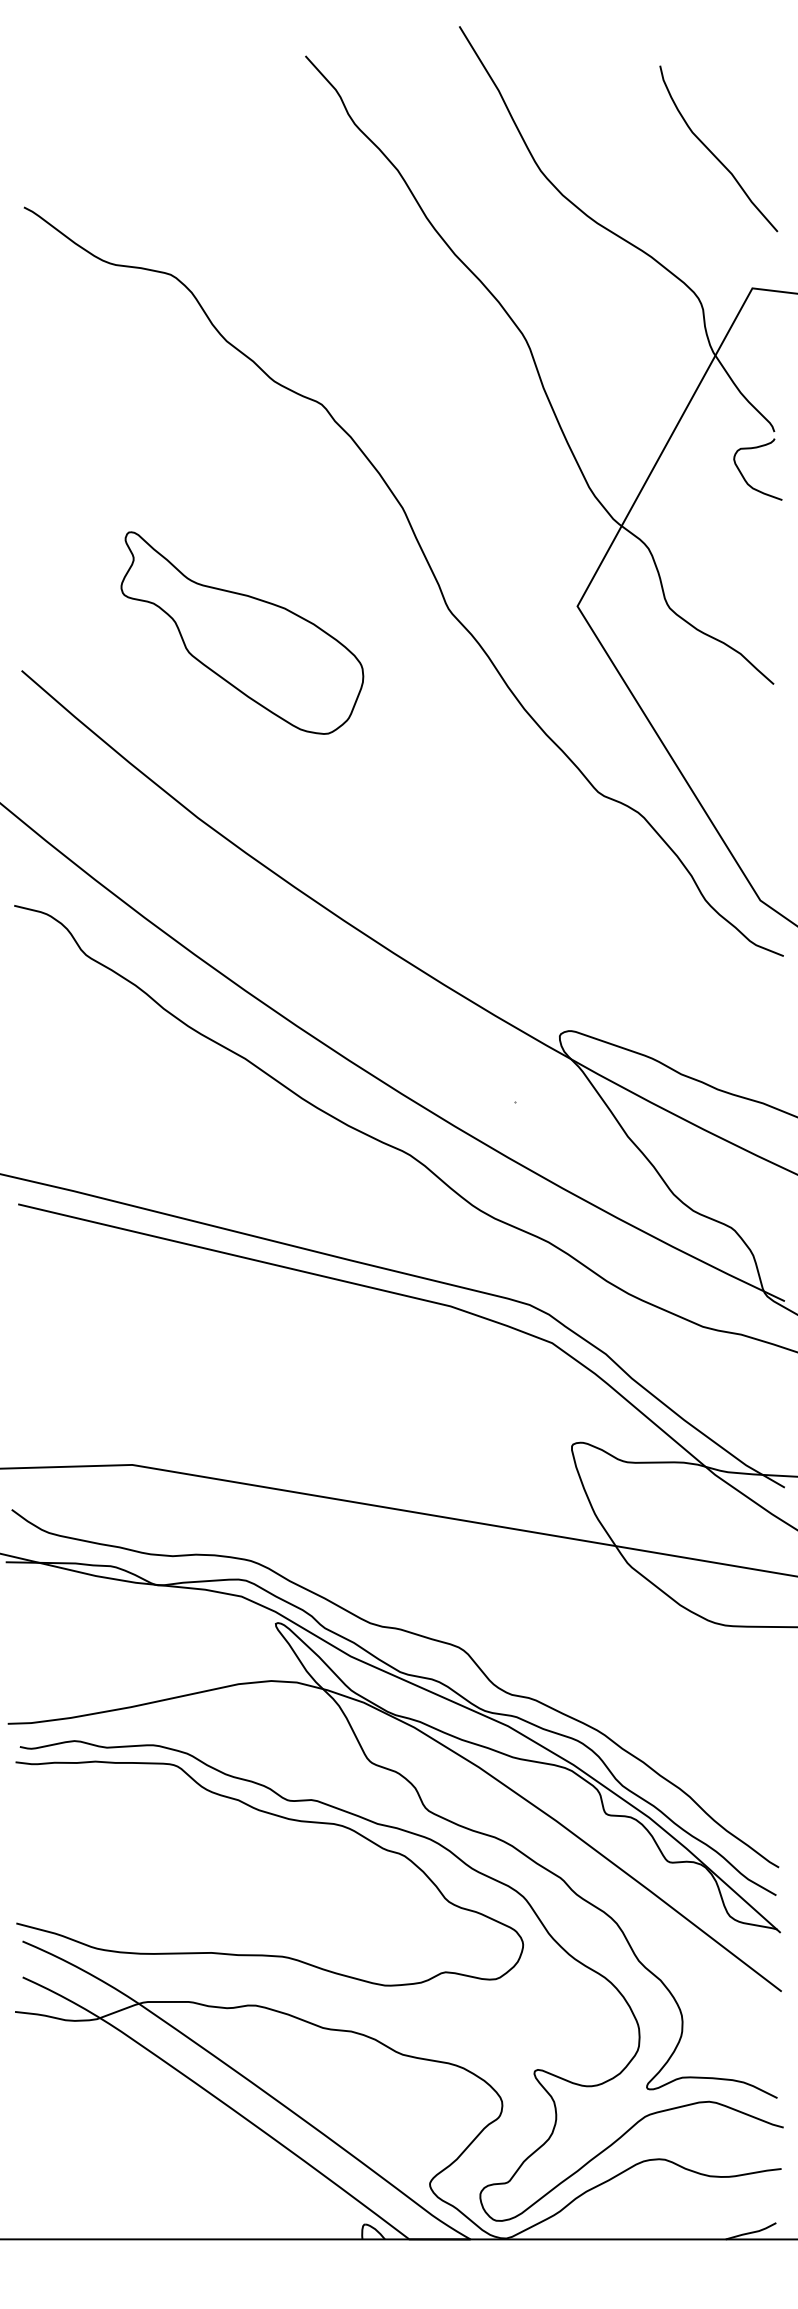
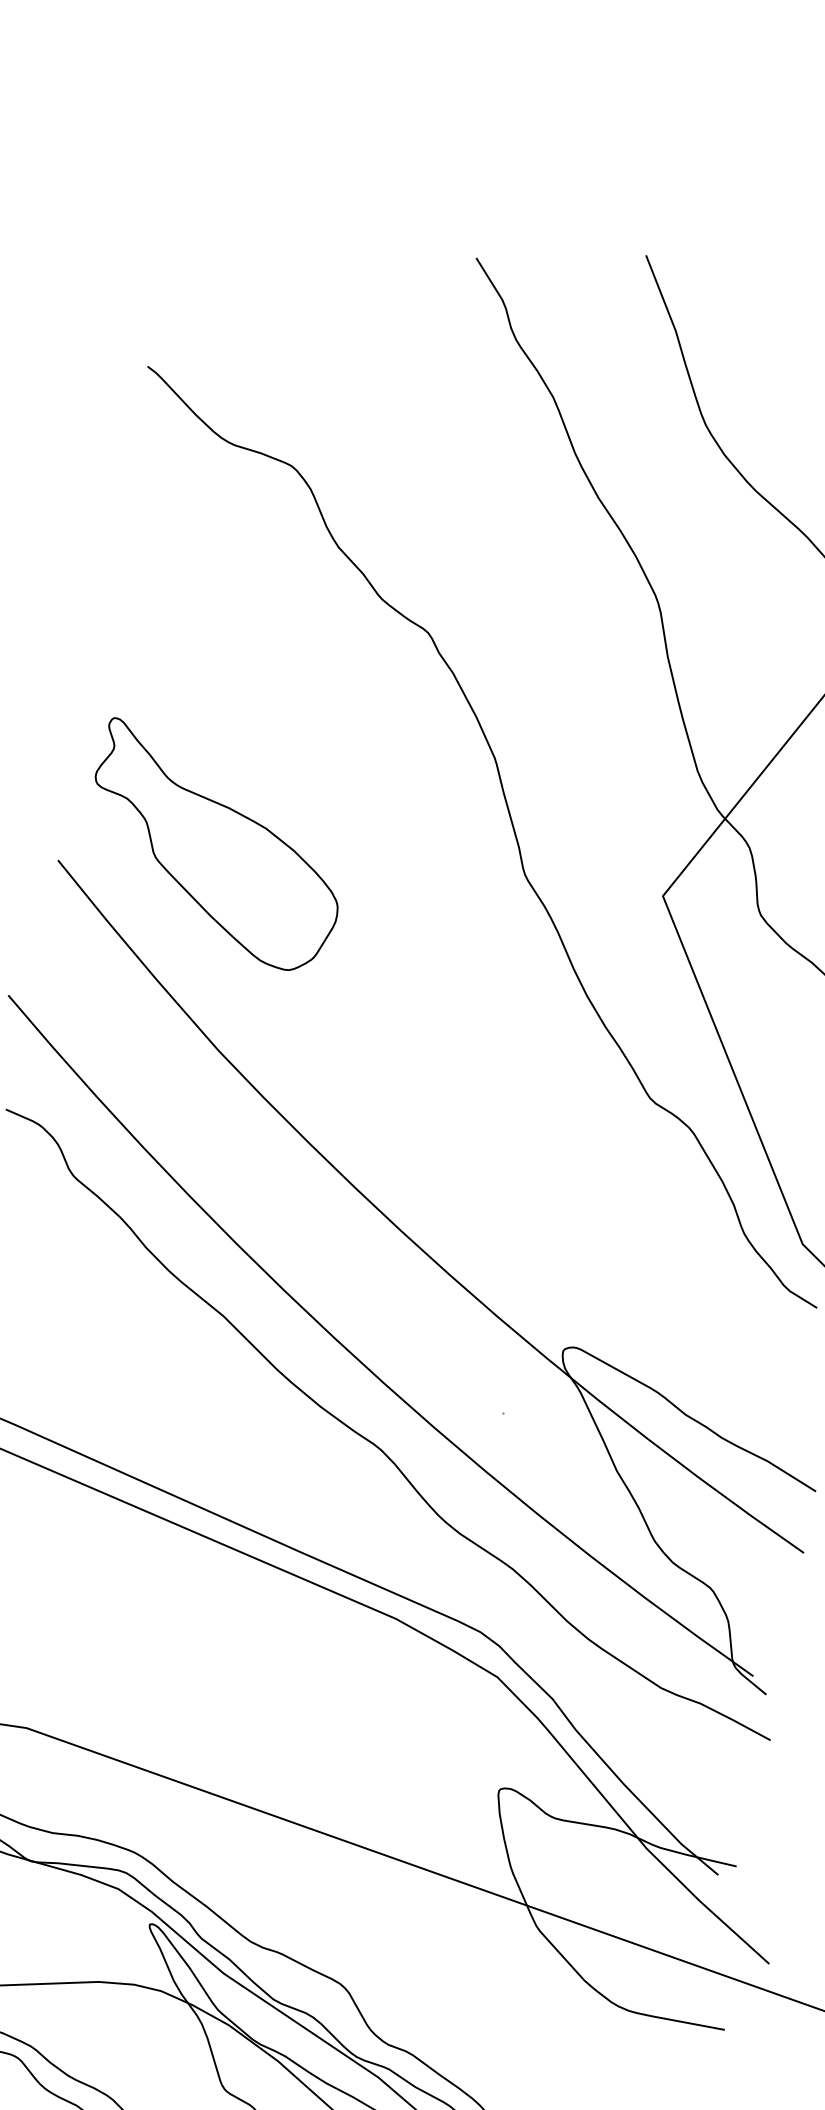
part: (242, 632) -> (216, 846), moved

